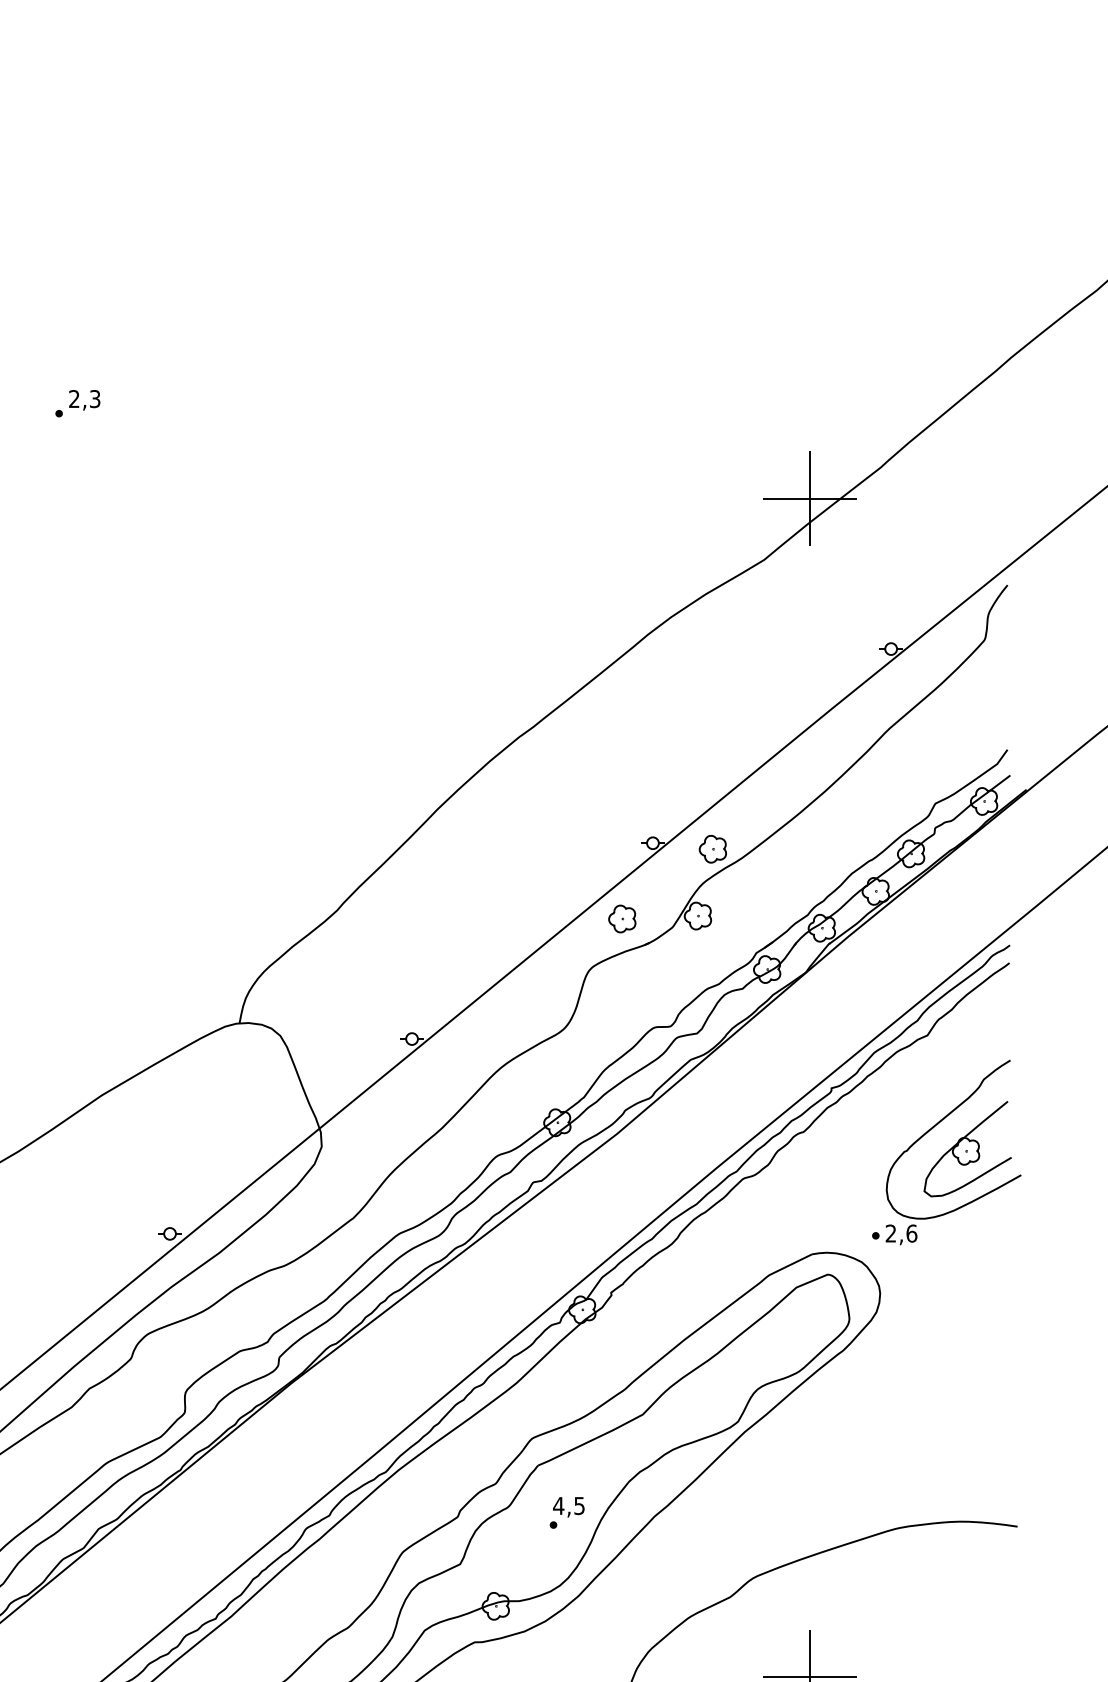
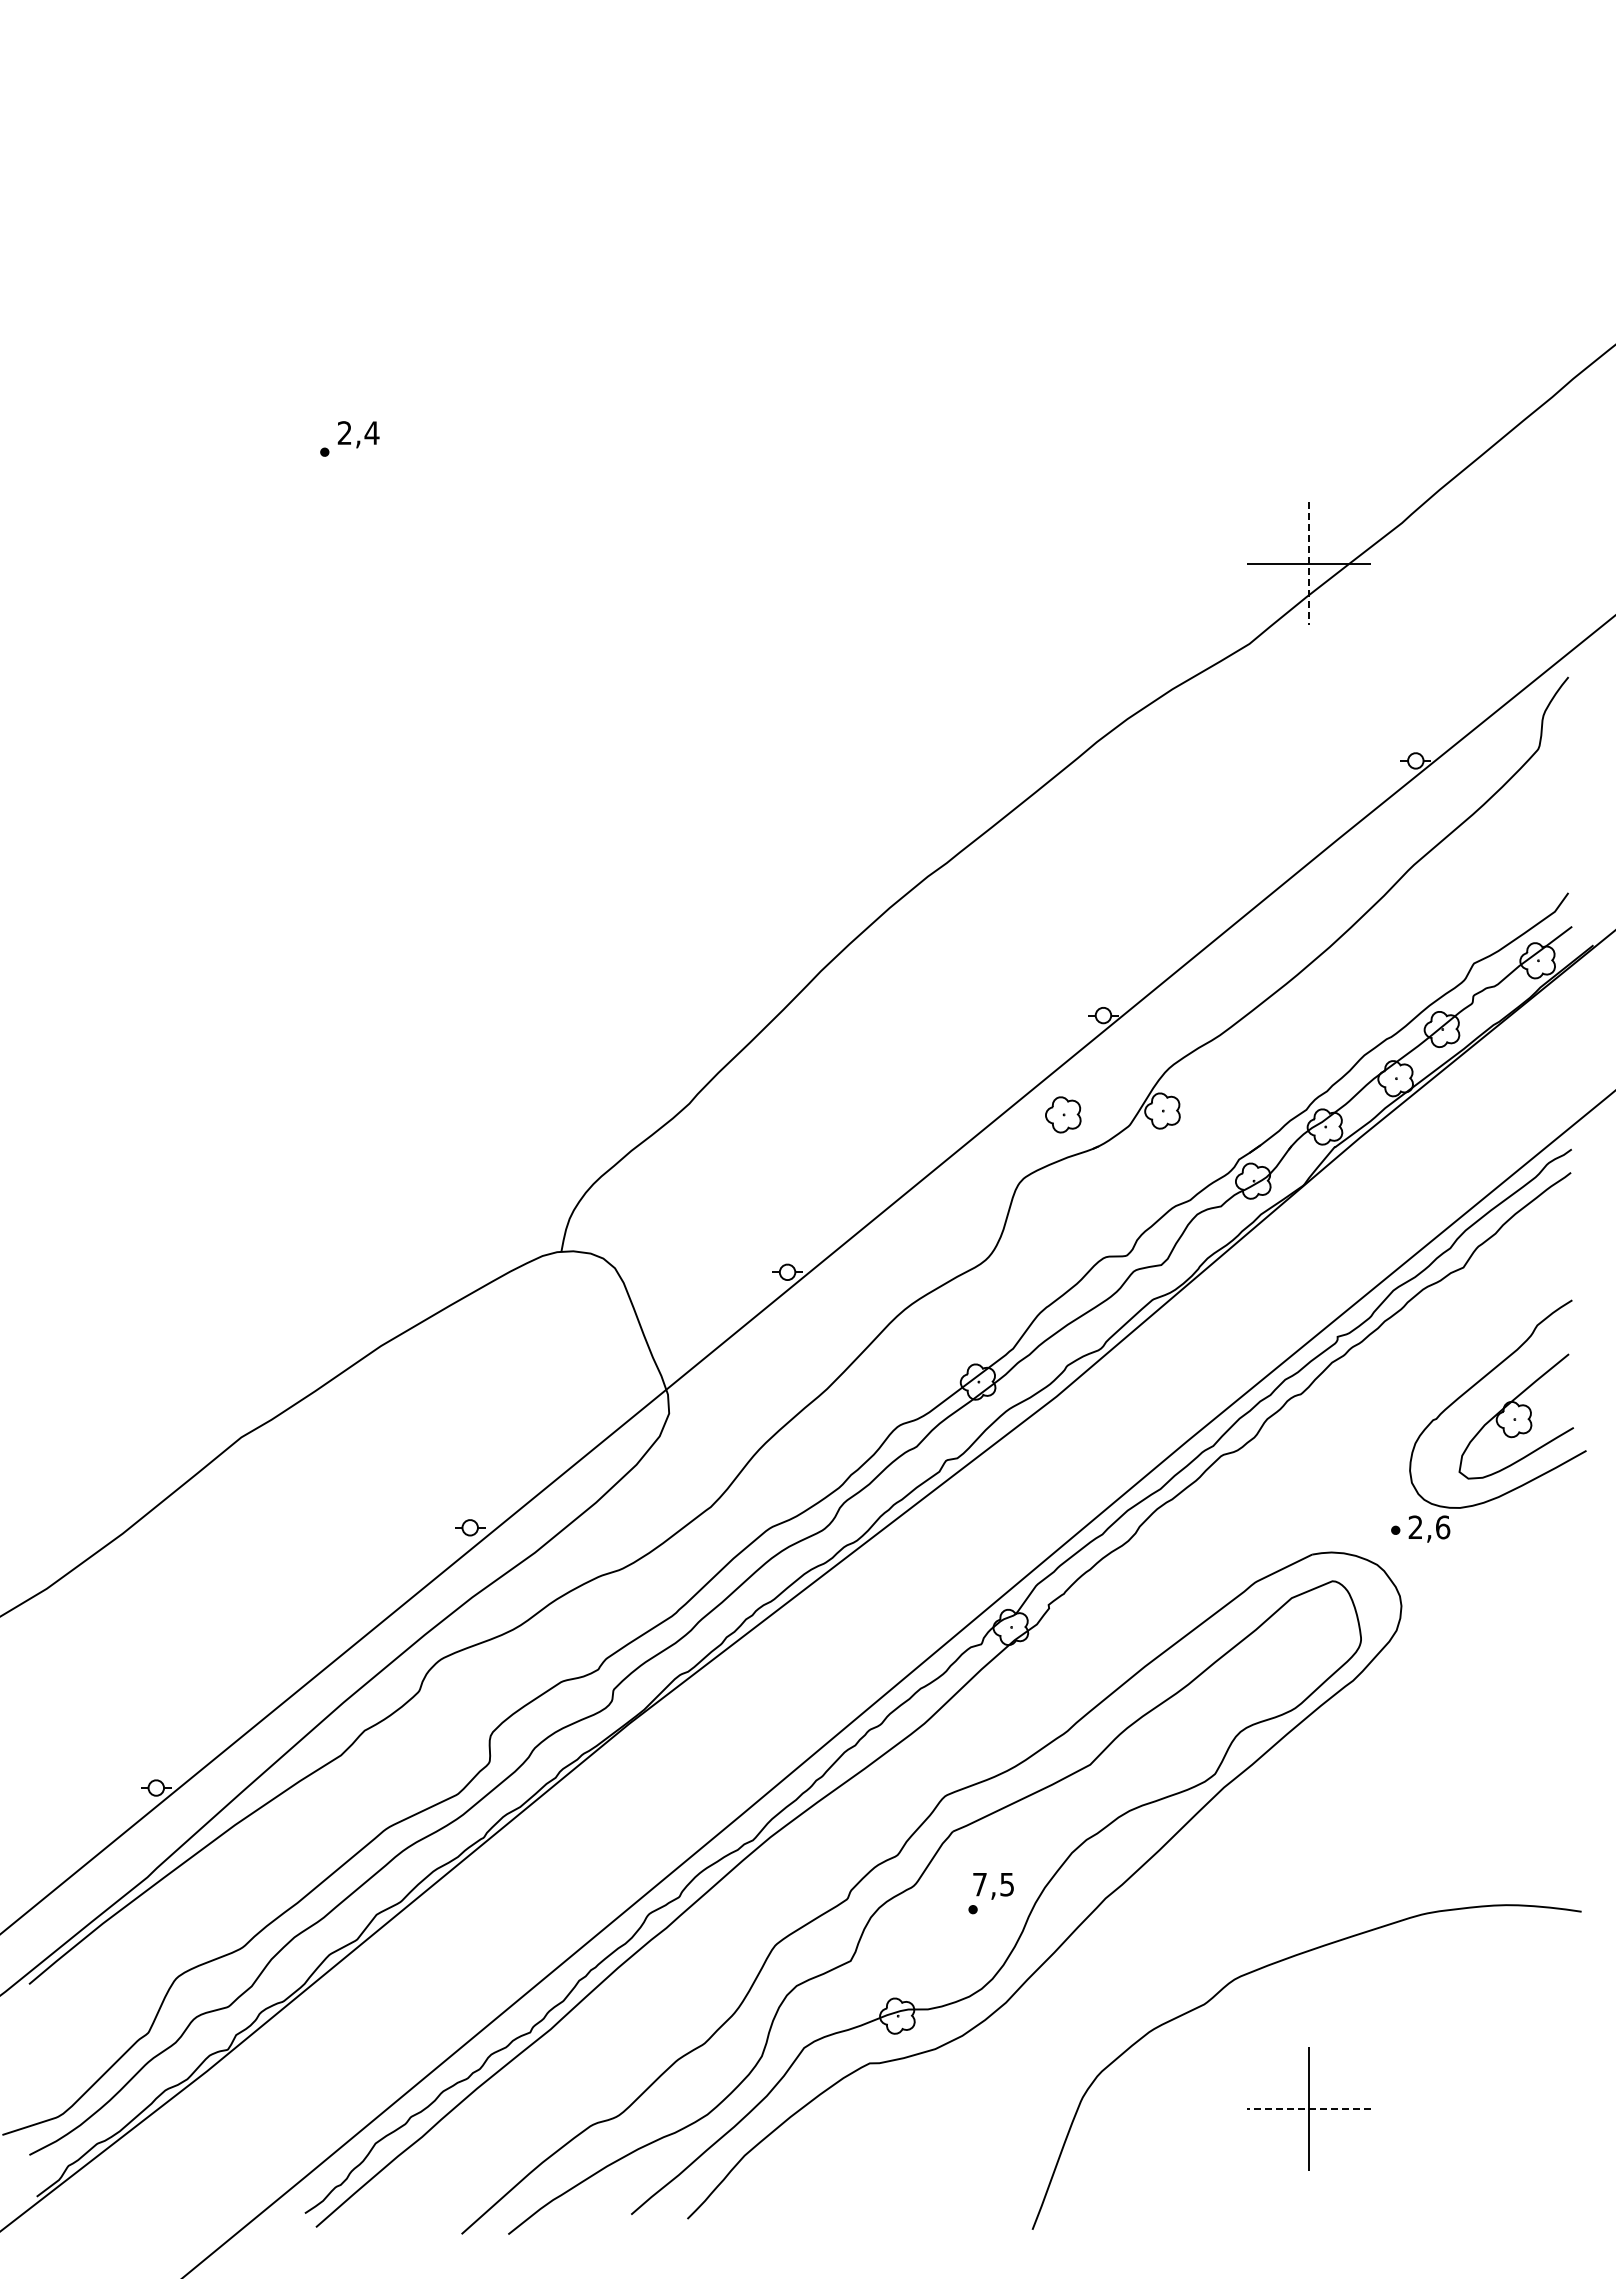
text: (94, 399) -> (371, 433), 2,3 -> 2,4
line: (810, 498) -> (1309, 563), solid -> dashed
part: (712, 849) -> (1181, 1023), removed
text: (558, 1505) -> (979, 1884), 4,5 -> 7,5
line: (810, 1677) -> (1309, 2109), solid -> dashed

